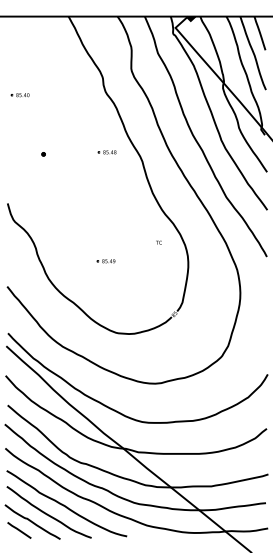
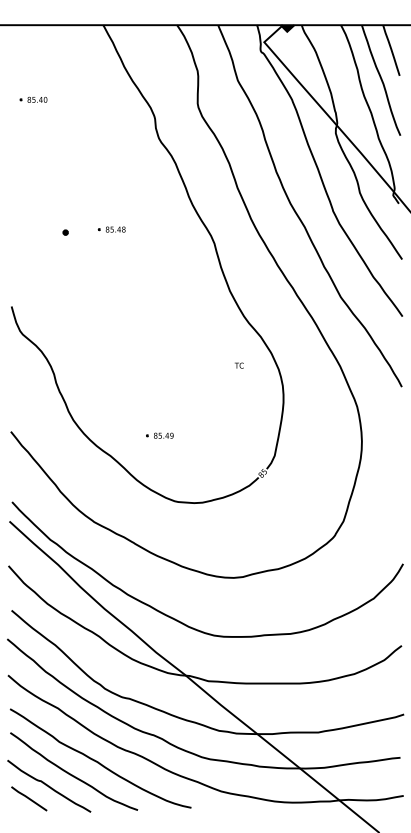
part: (19, 95) -> (32, 100), moved
part: (106, 152) -> (110, 229), moved
part: (105, 261) -> (158, 436), moved

